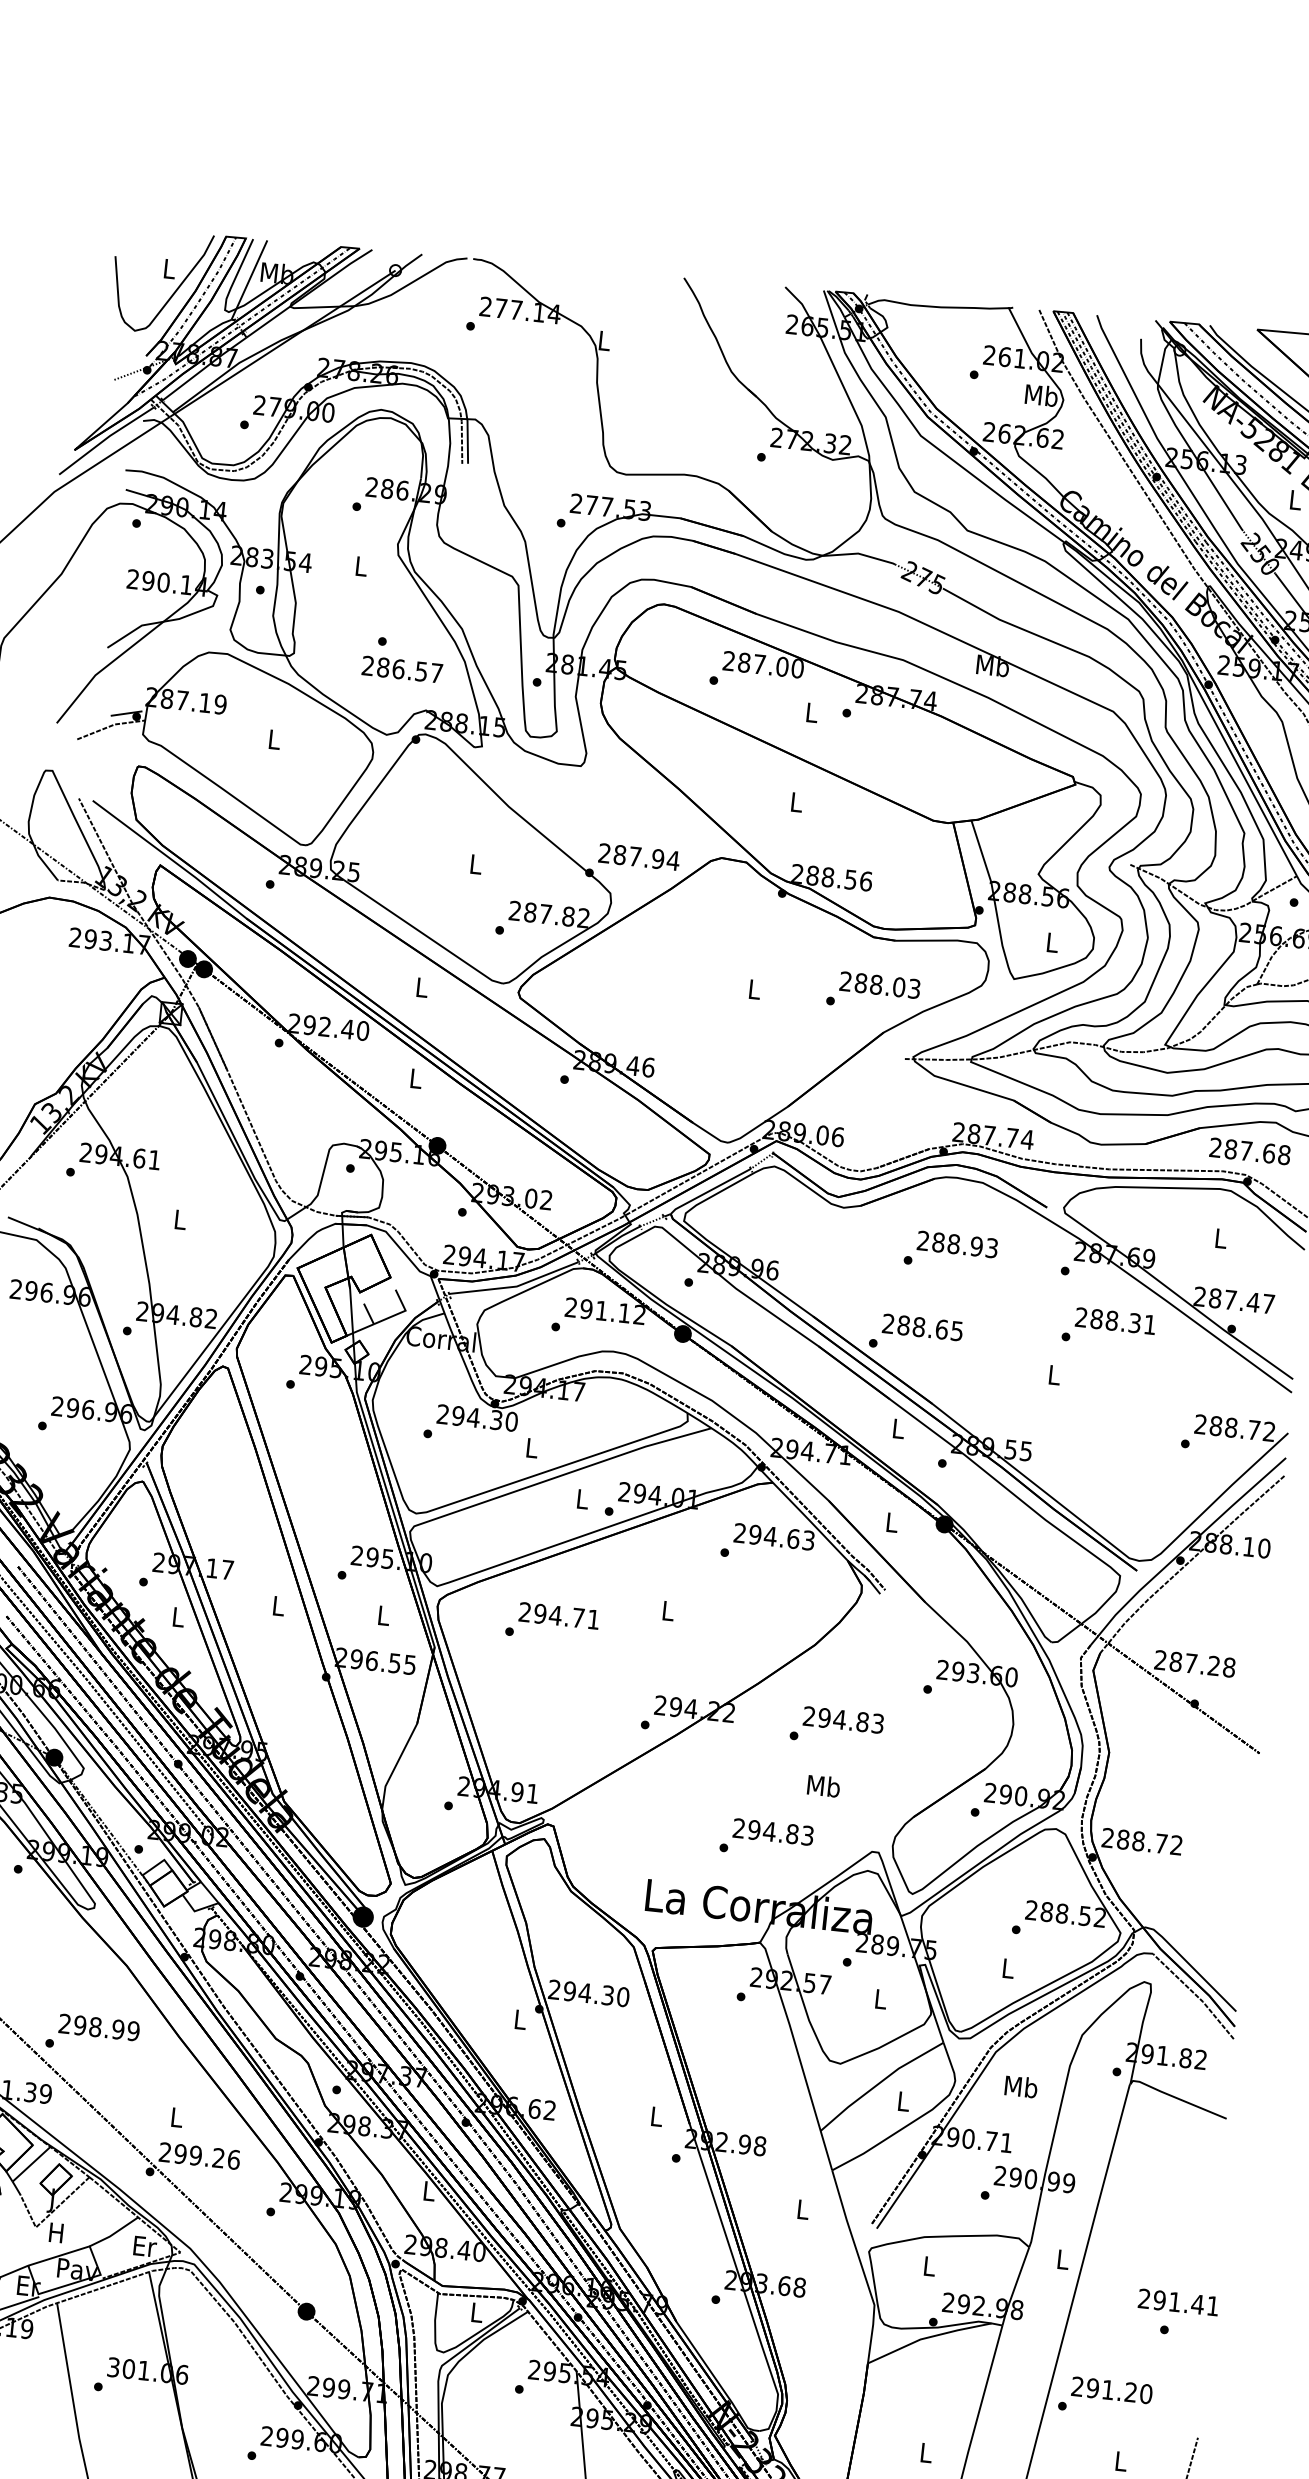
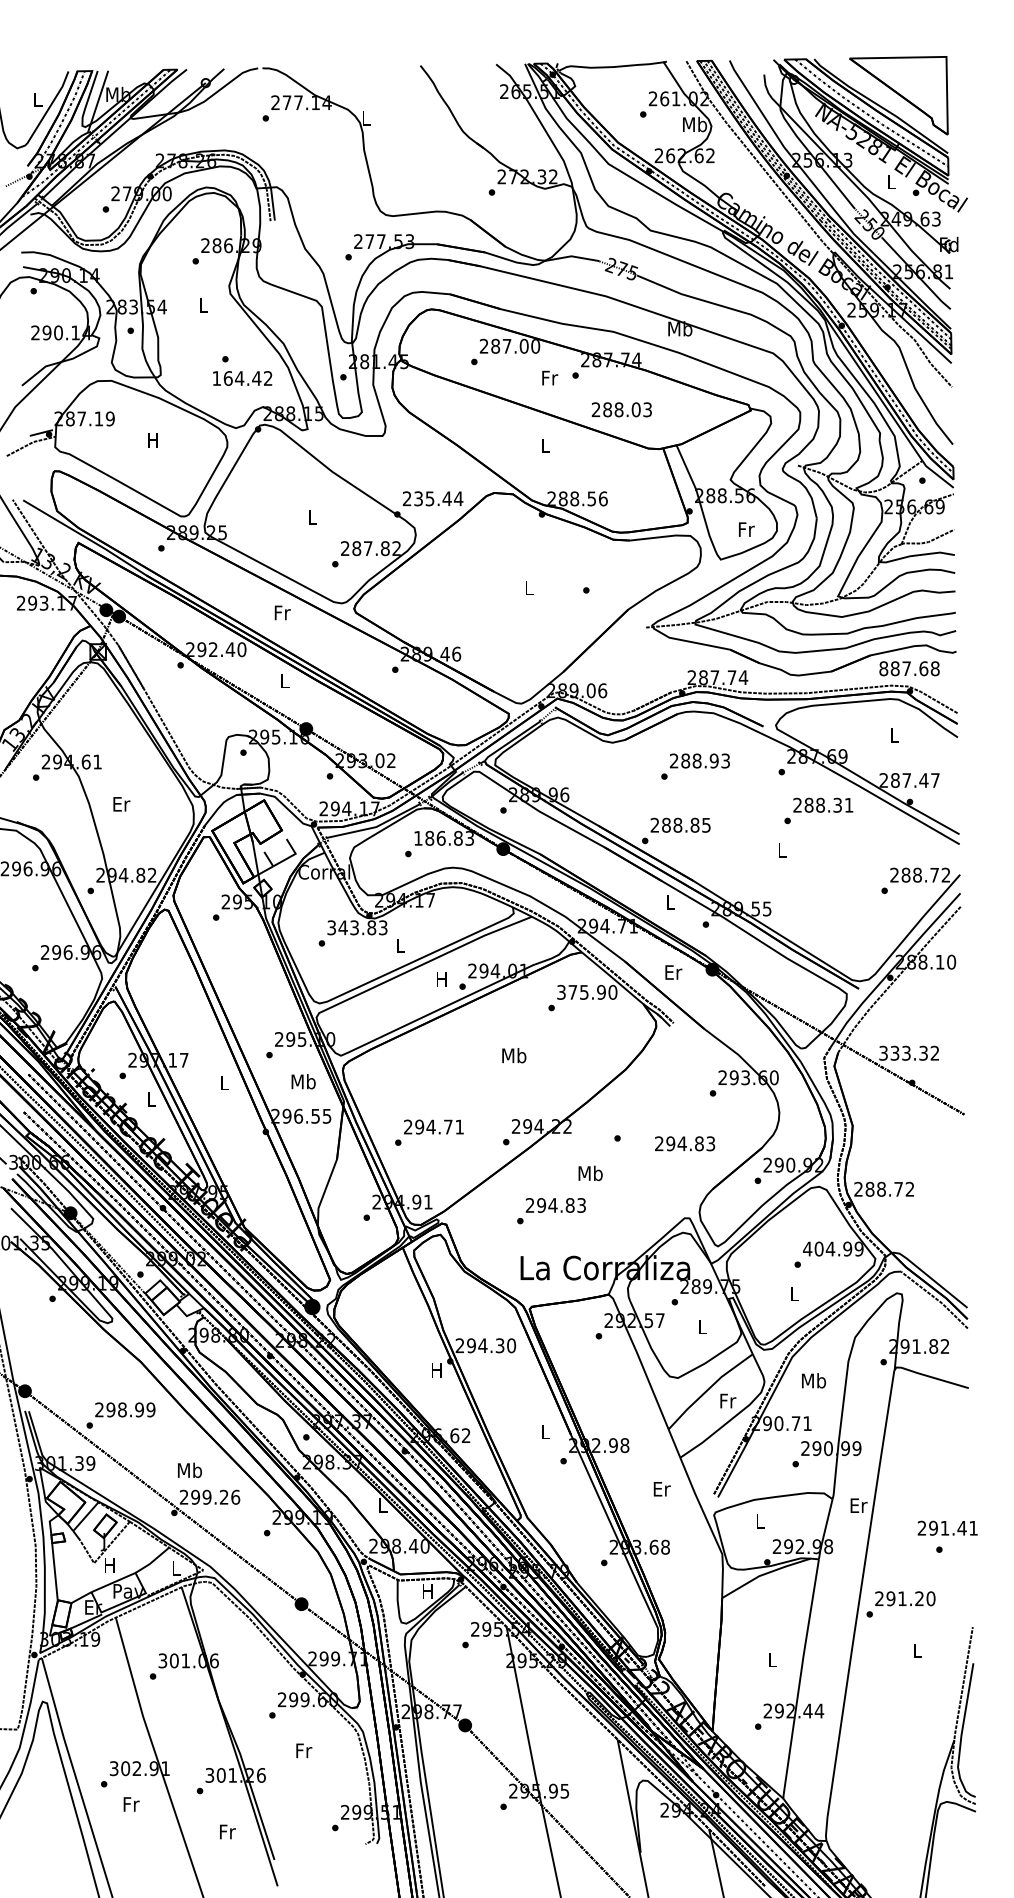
text: (402, 669) -> (242, 378), 286.57 -> 164.42
text: (813, 712) -> (550, 377), L -> Fr
text: (273, 739) -> (152, 440), L -> H
text: (638, 856) -> (432, 498), 287.94 -> 235.44
text: (1052, 942) -> (746, 529), L -> Fr
text: (879, 984) -> (621, 409), moved
text: (422, 987) -> (282, 612), L -> Fr
text: (1215, 1147) -> (883, 668), 287.68 -> 887.68
text: (180, 1220) -> (121, 804), L -> Er
text: (606, 1310) -> (444, 837), 291.12 -> 186.83
text: (941, 1328) -> (694, 824), 288.65 -> 288.85
text: (477, 1417) -> (357, 927), 294.30 -> 343.83
text: (582, 1498) -> (441, 979), L -> H
text: (892, 1522) -> (673, 972), L -> Er
text: (774, 1537) -> (587, 992), 294.63 -> 375.90
text: (668, 1610) -> (514, 1055), L -> Mb
text: (383, 1615) -> (303, 1081), L -> Mb
text: (552, 1622) -> (429, 1132), moved
text: (1195, 1662) -> (909, 1052), 287.28 -> 333.32
text: (844, 1719) -> (685, 1143), moved
text: (823, 1786) -> (590, 1173), moved
text: (766, 1839) -> (551, 1211), moved
text: (1064, 1913) -> (832, 1248), 288.52 -> 404.99
text: (519, 2019) -> (436, 1370), L -> H
text: (904, 2100) -> (728, 1400), L -> Fr
text: (177, 2116) -> (190, 1469), L -> Mb
text: (802, 2210) -> (661, 1489), L -> Er
text: (144, 2246) -> (176, 1568), Er -> L
text: (1062, 2259) -> (858, 1505), L -> Er
text: (476, 2312) -> (427, 1591), L -> H

